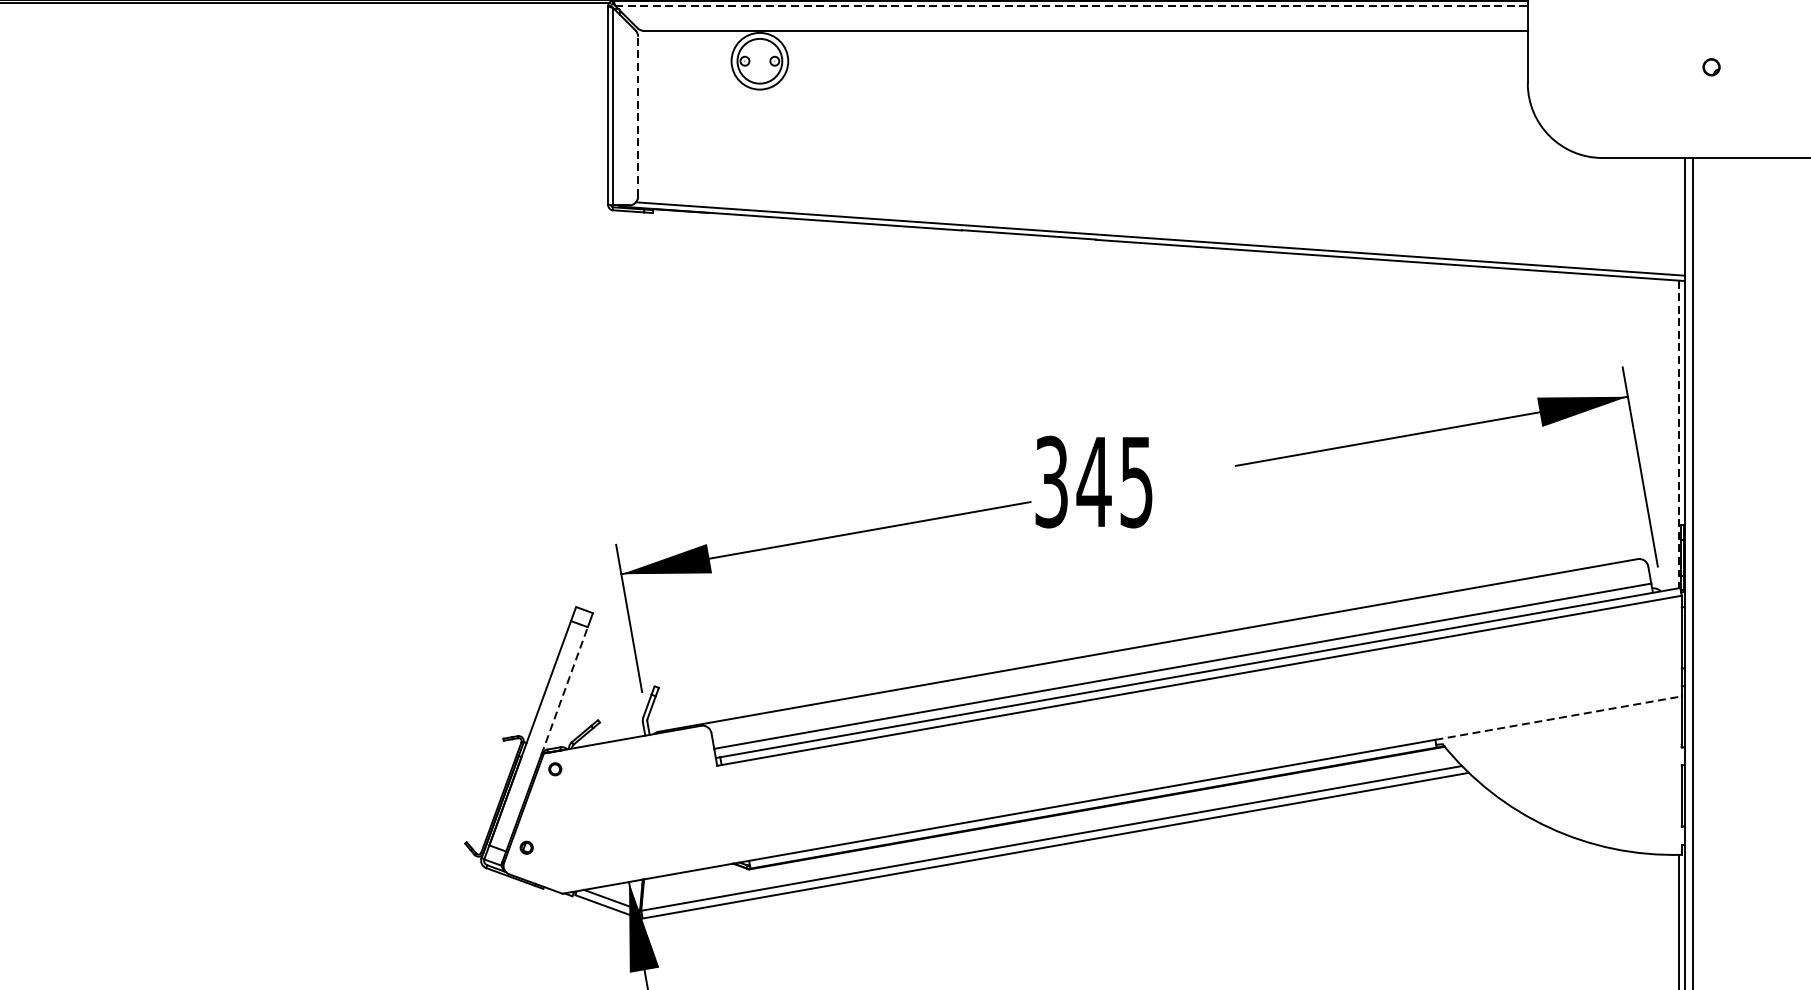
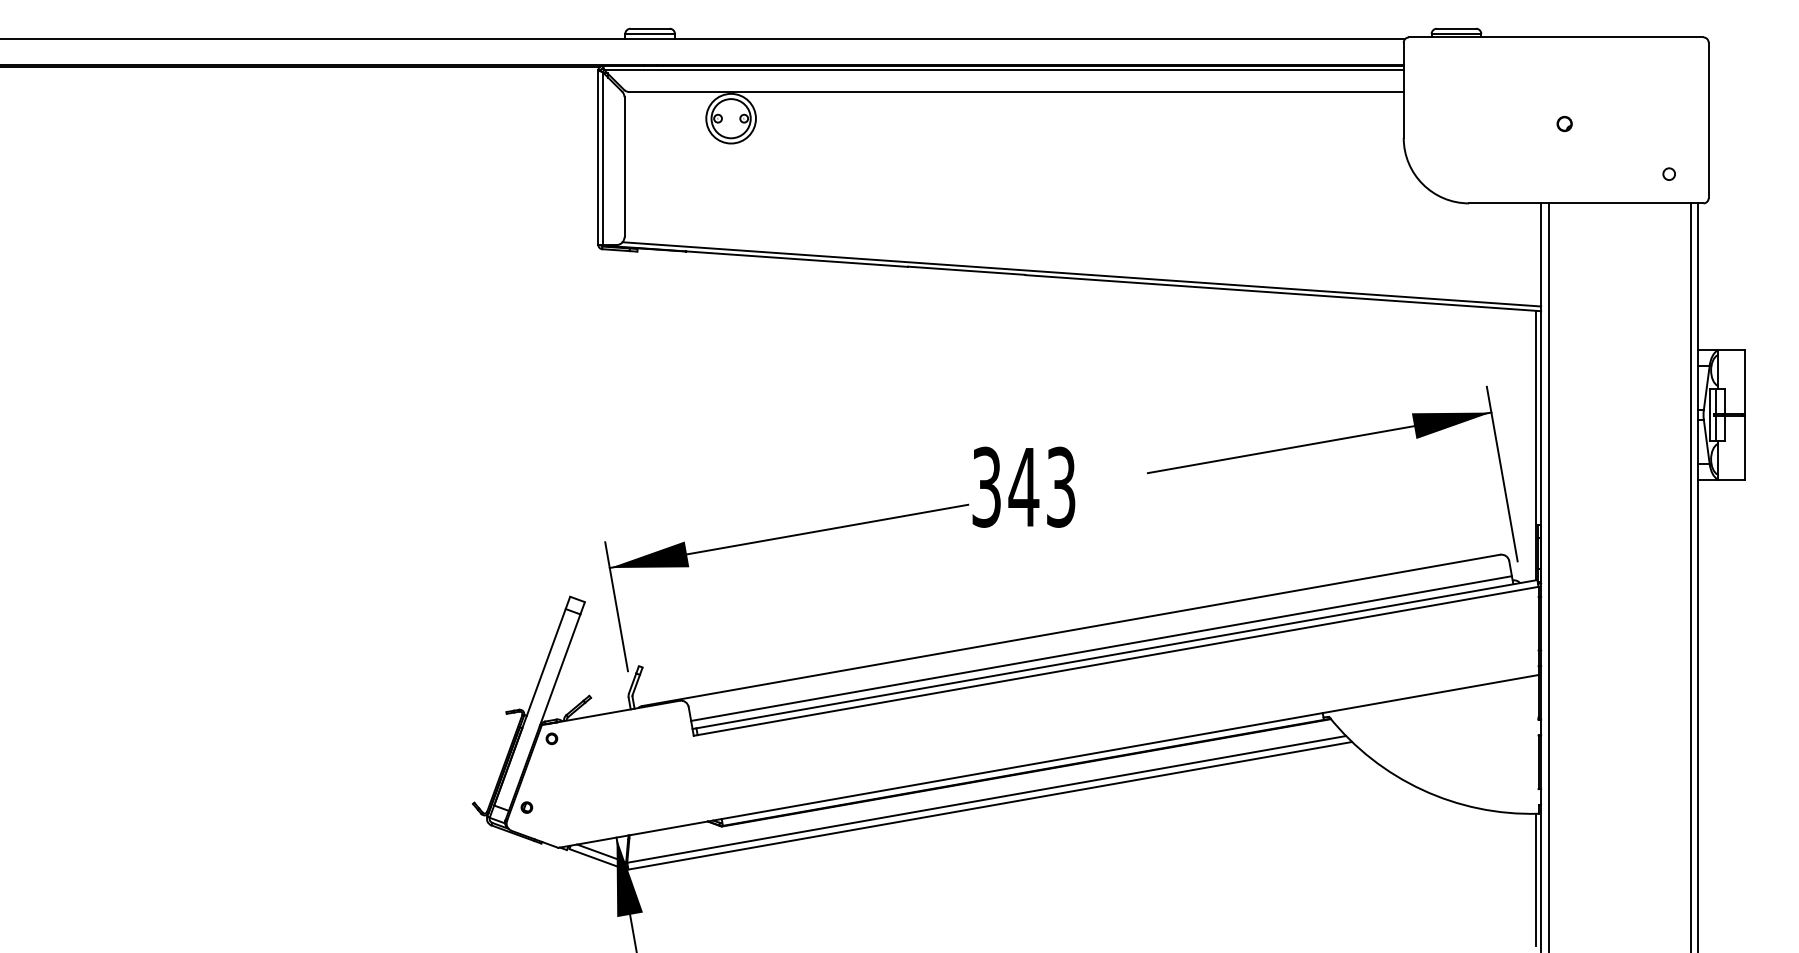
line: (1071, 6) -> (1004, 70), dashed -> solid
line: (638, 116) -> (624, 167), dashed -> solid
line: (1679, 434) -> (1536, 445), dashed -> solid
text: (1137, 481) -> (1061, 486), 345 -> 343
line: (565, 690) -> (560, 669), dashed -> solid
line: (1558, 718) -> (1430, 694), dashed -> solid

